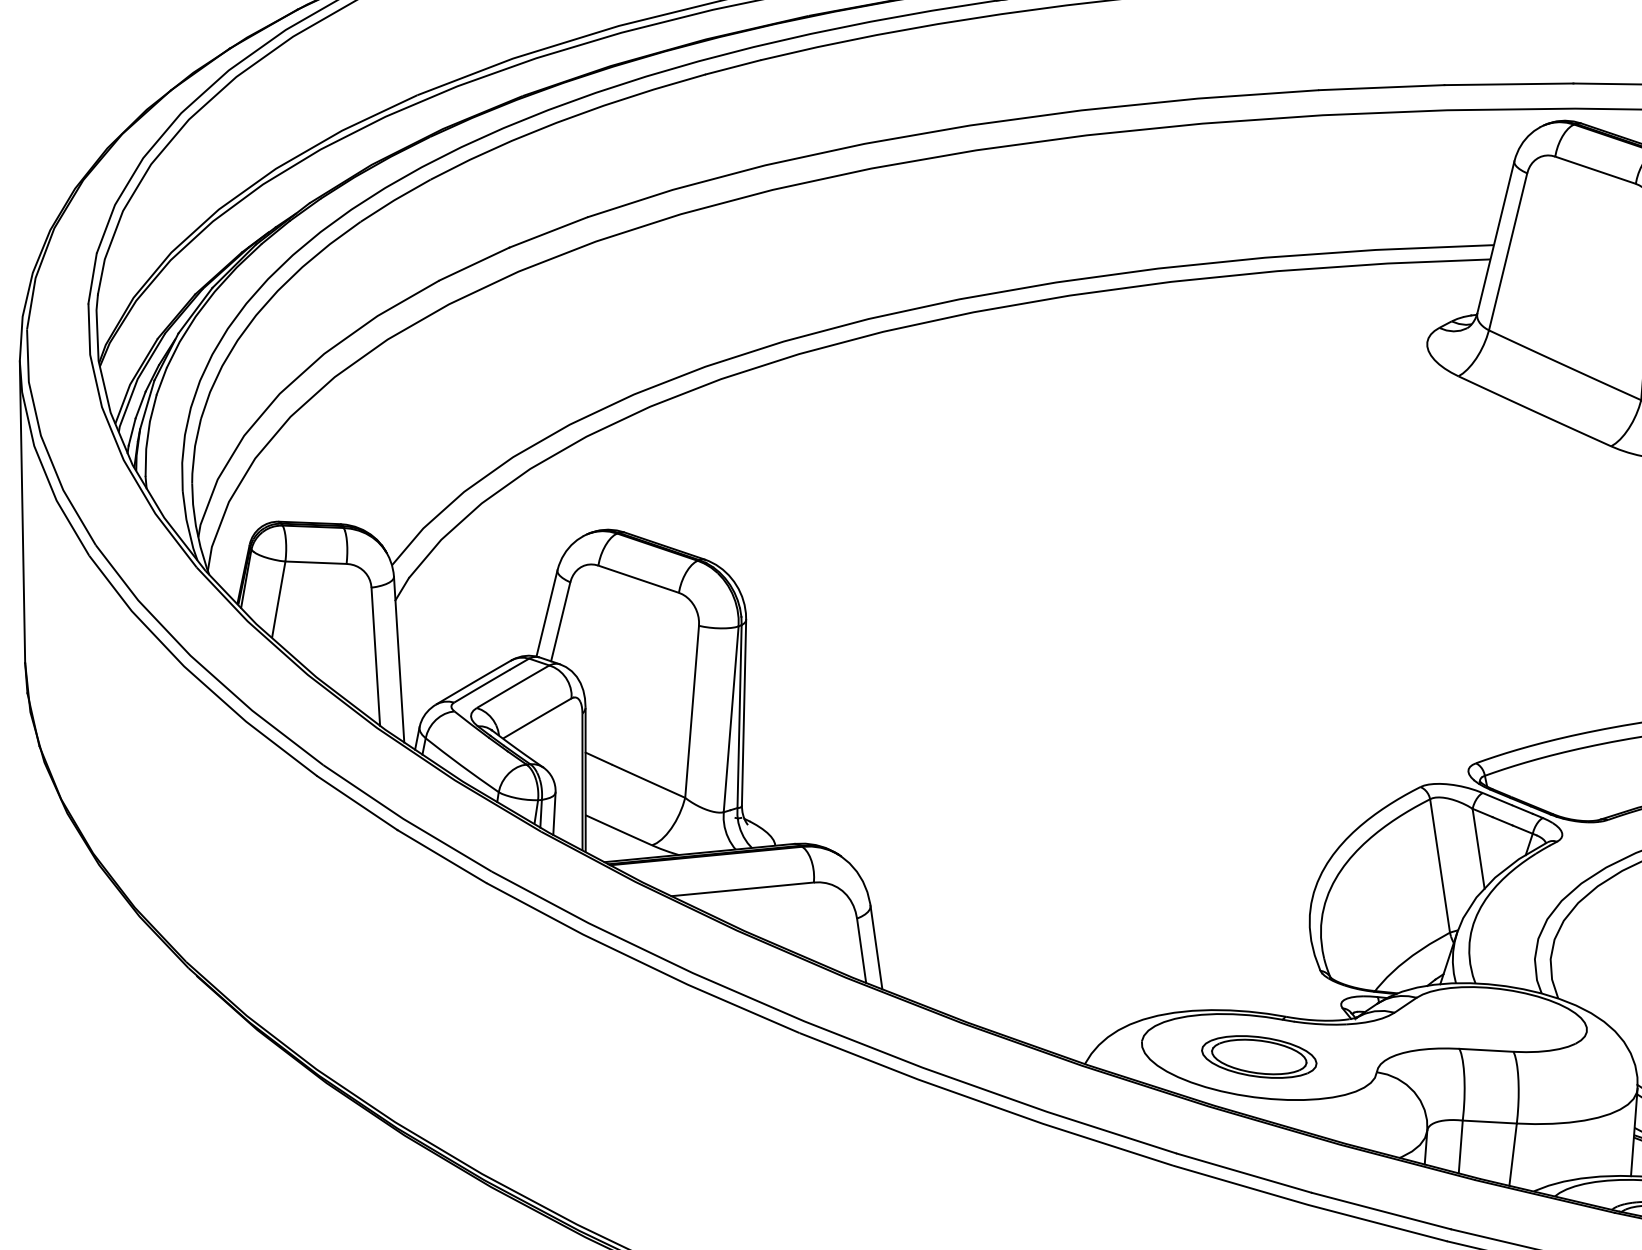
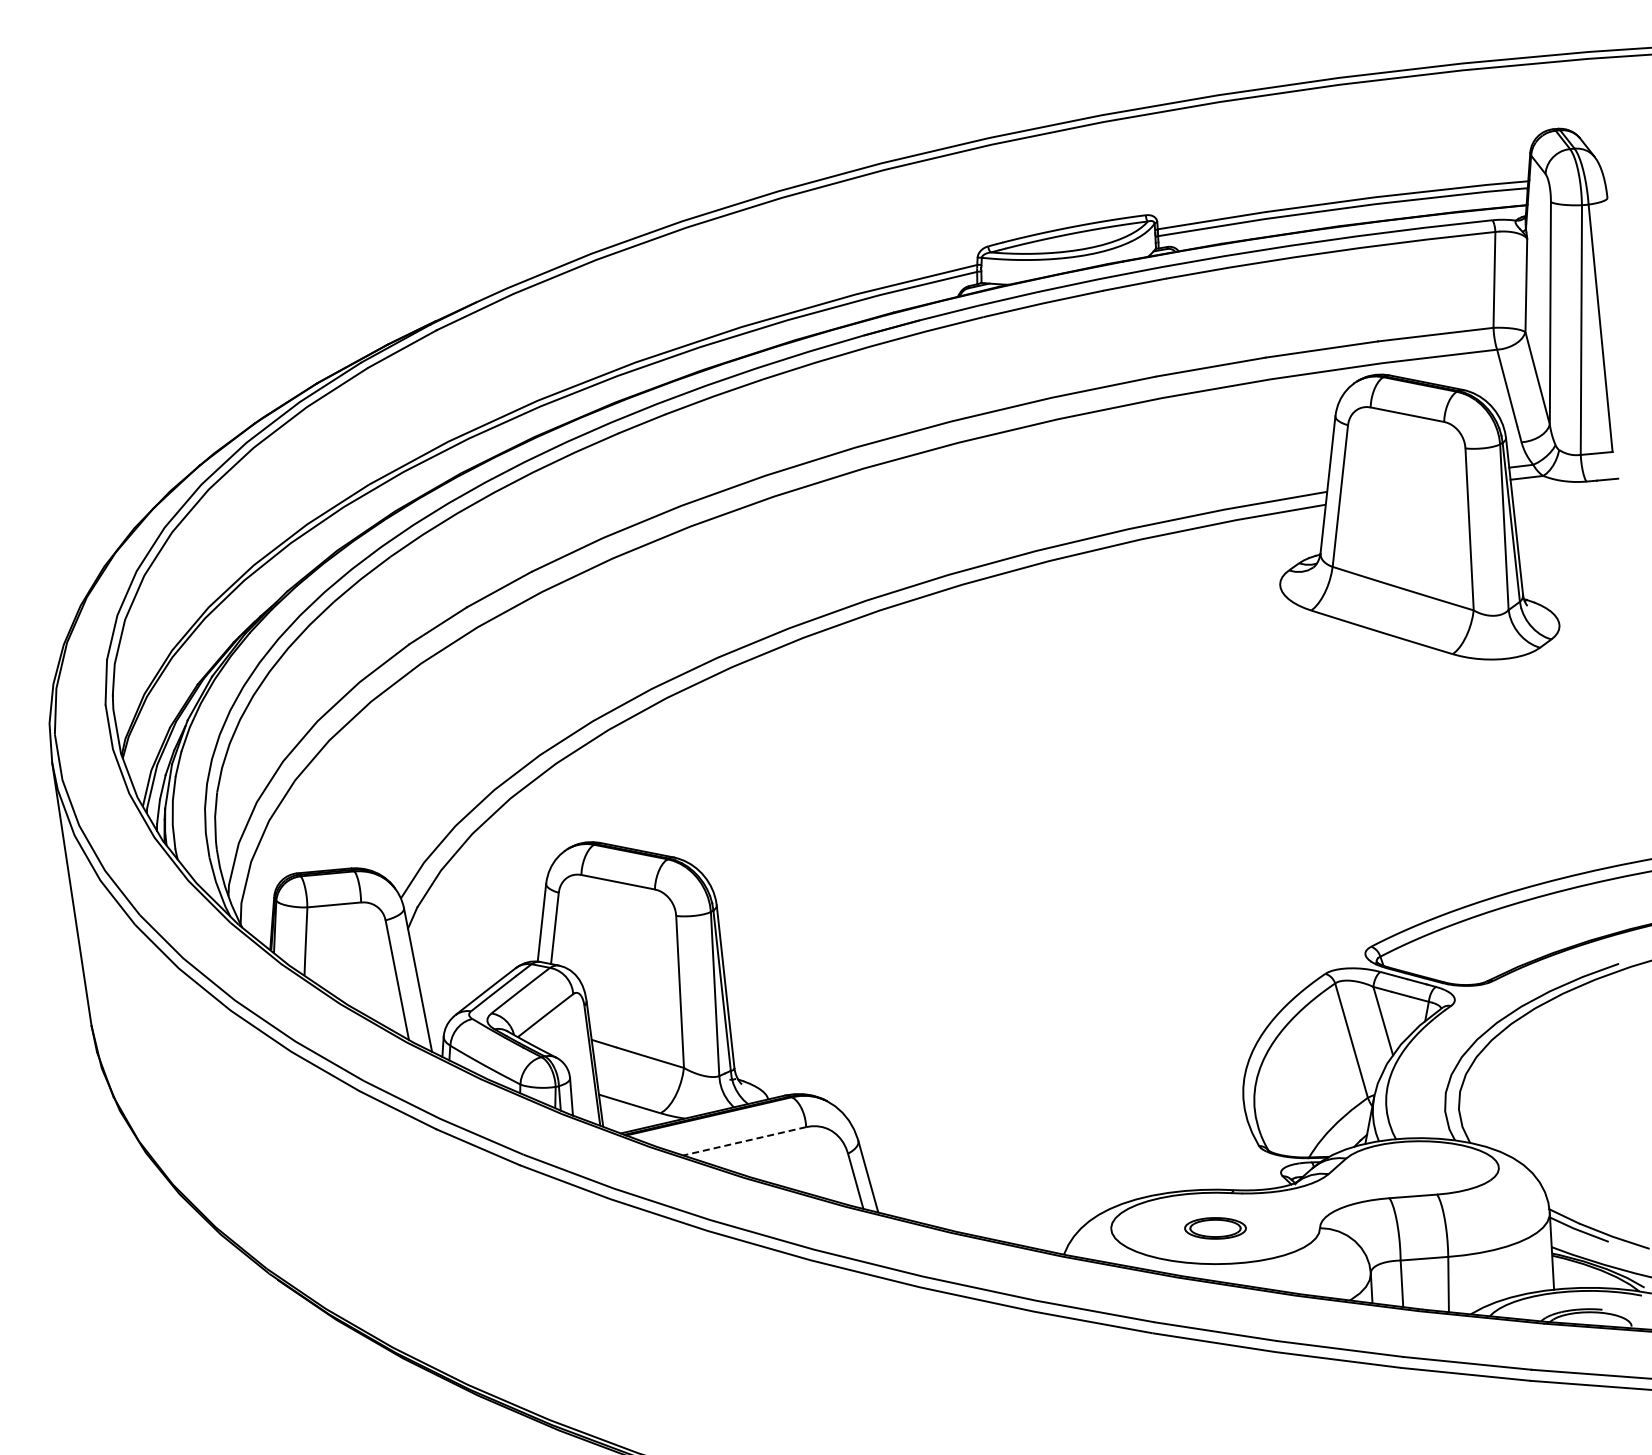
line: (742, 889) -> (744, 1141), solid -> dashed
part: (1259, 1057) -> (1215, 1228), size x0.6

